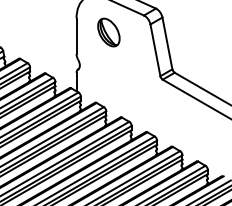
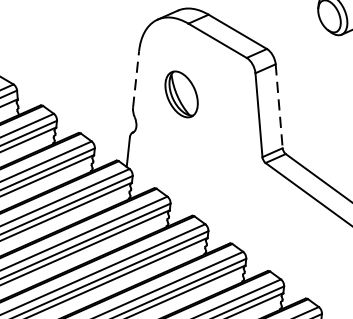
part: (108, 32) -> (180, 94), moved
line: (76, 36) -> (135, 79), solid -> dashed
line: (167, 43) -> (279, 106), solid -> dashed

